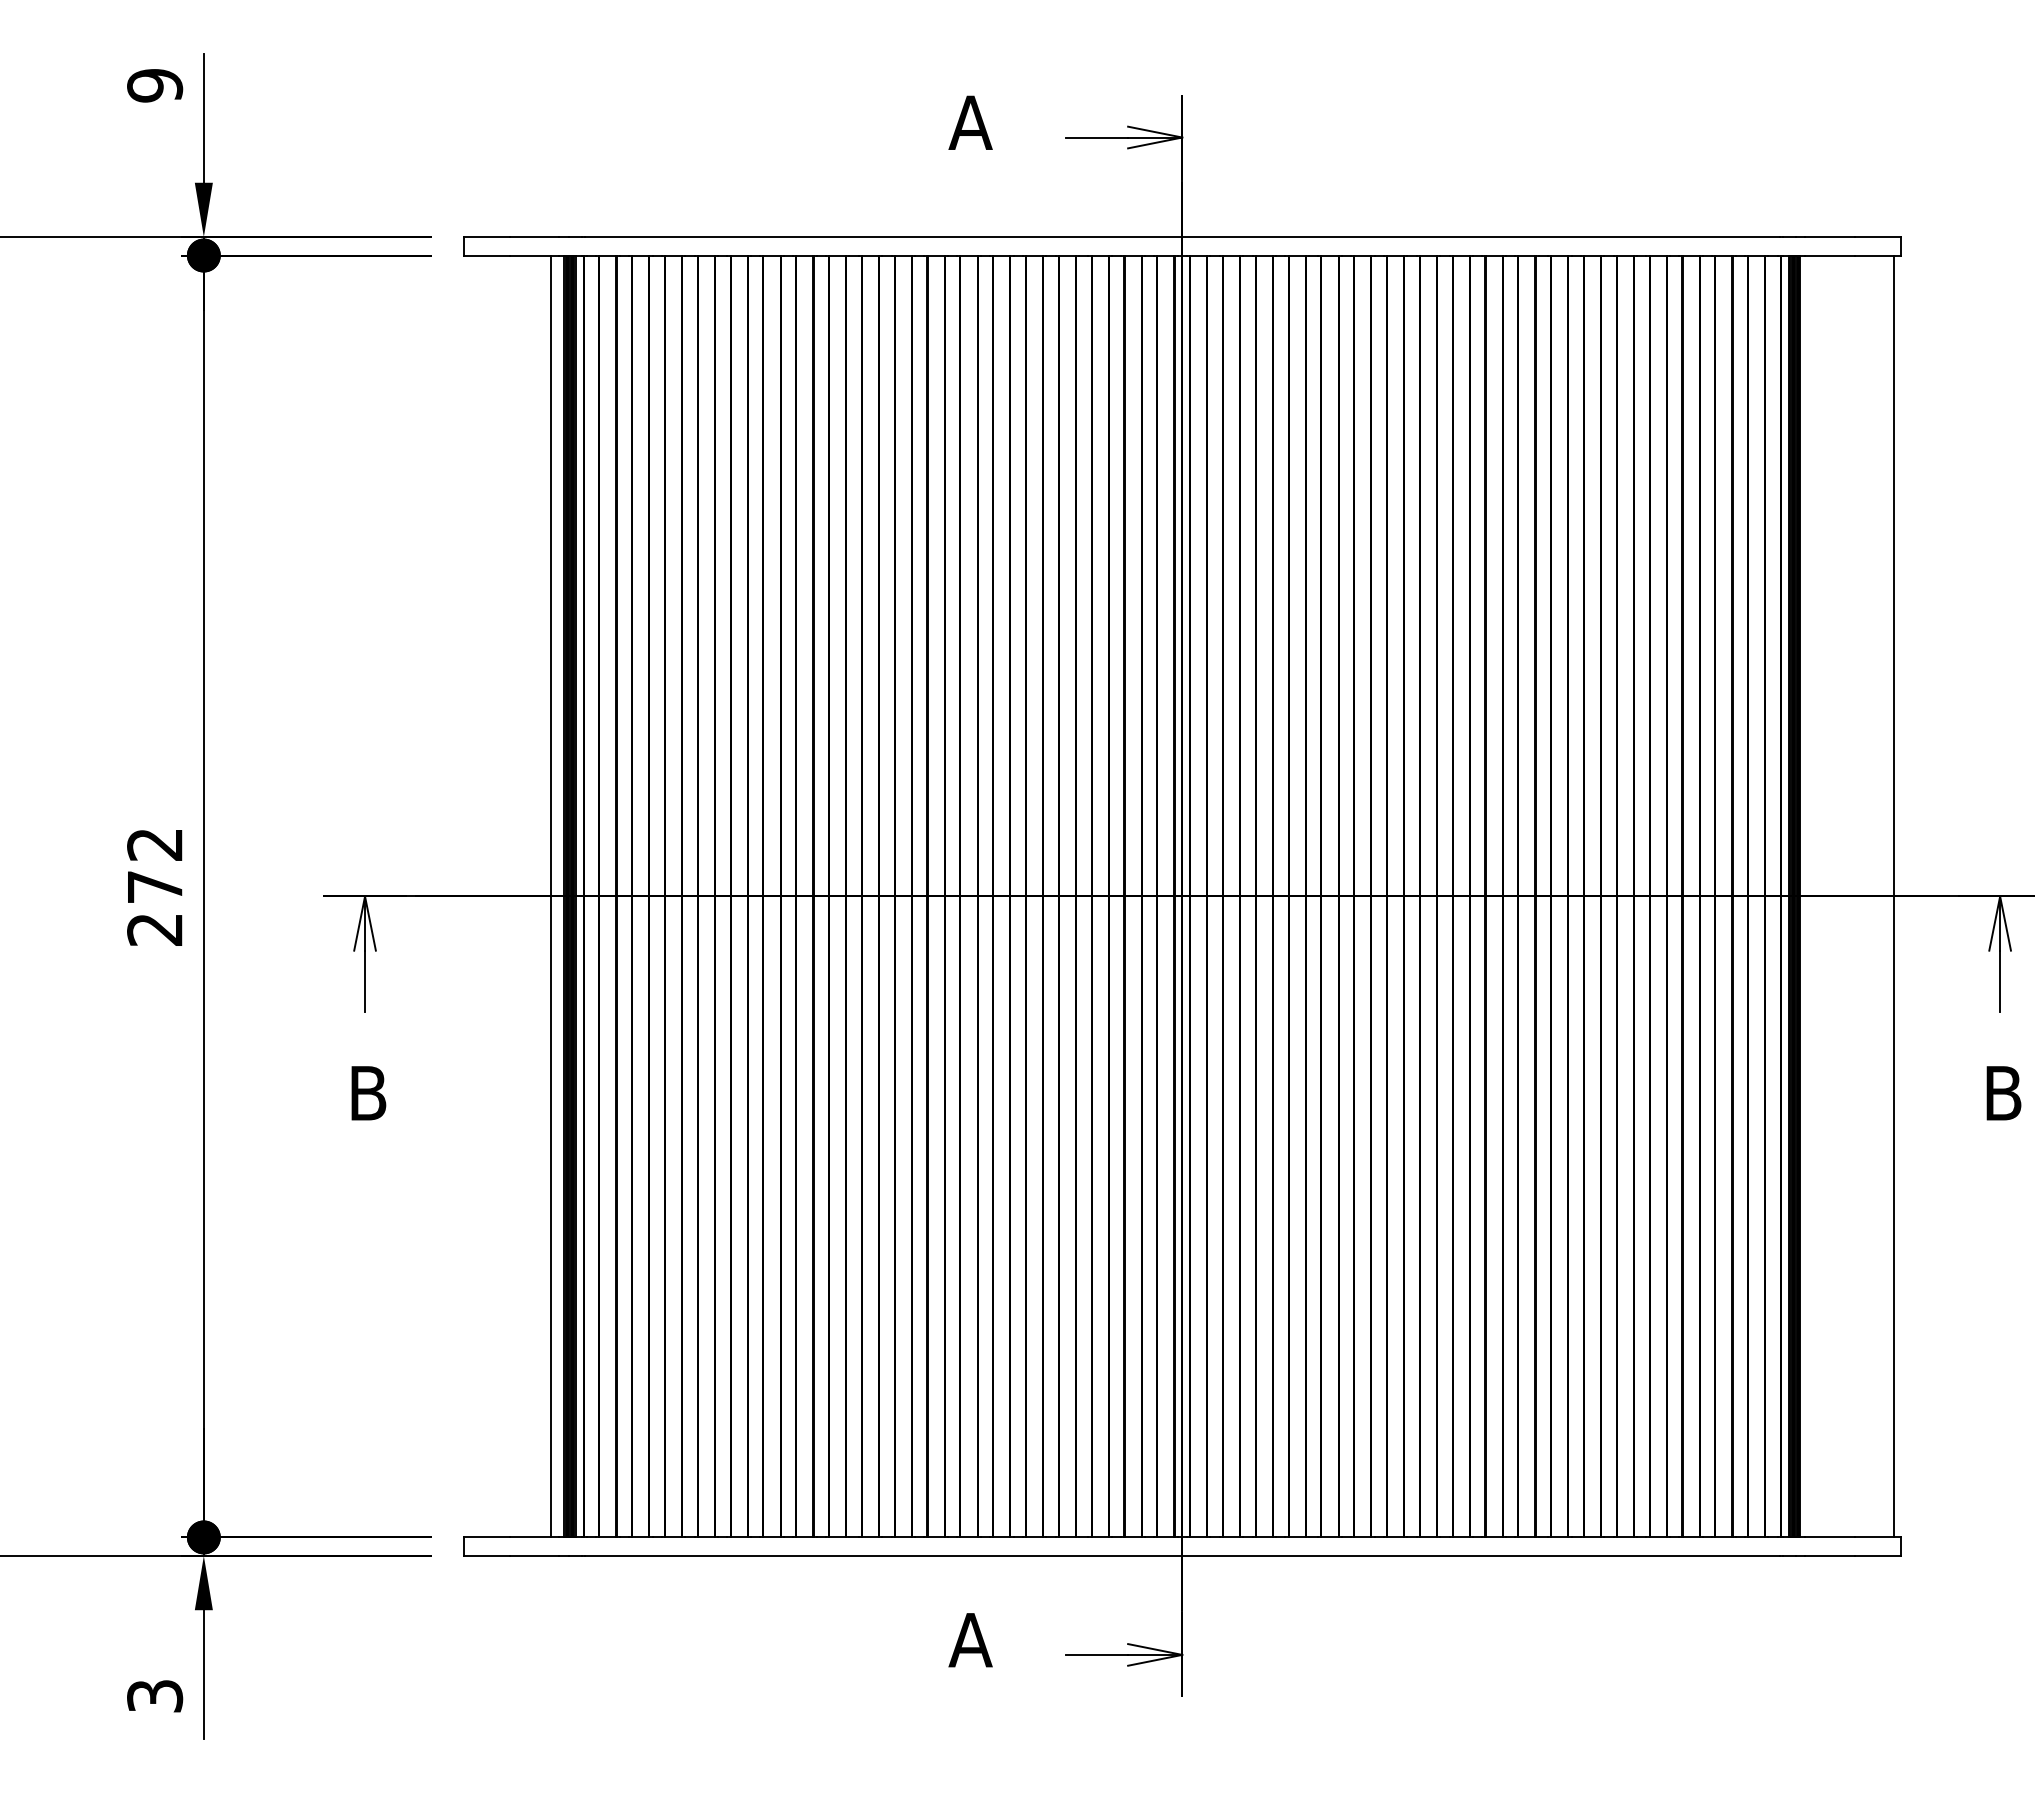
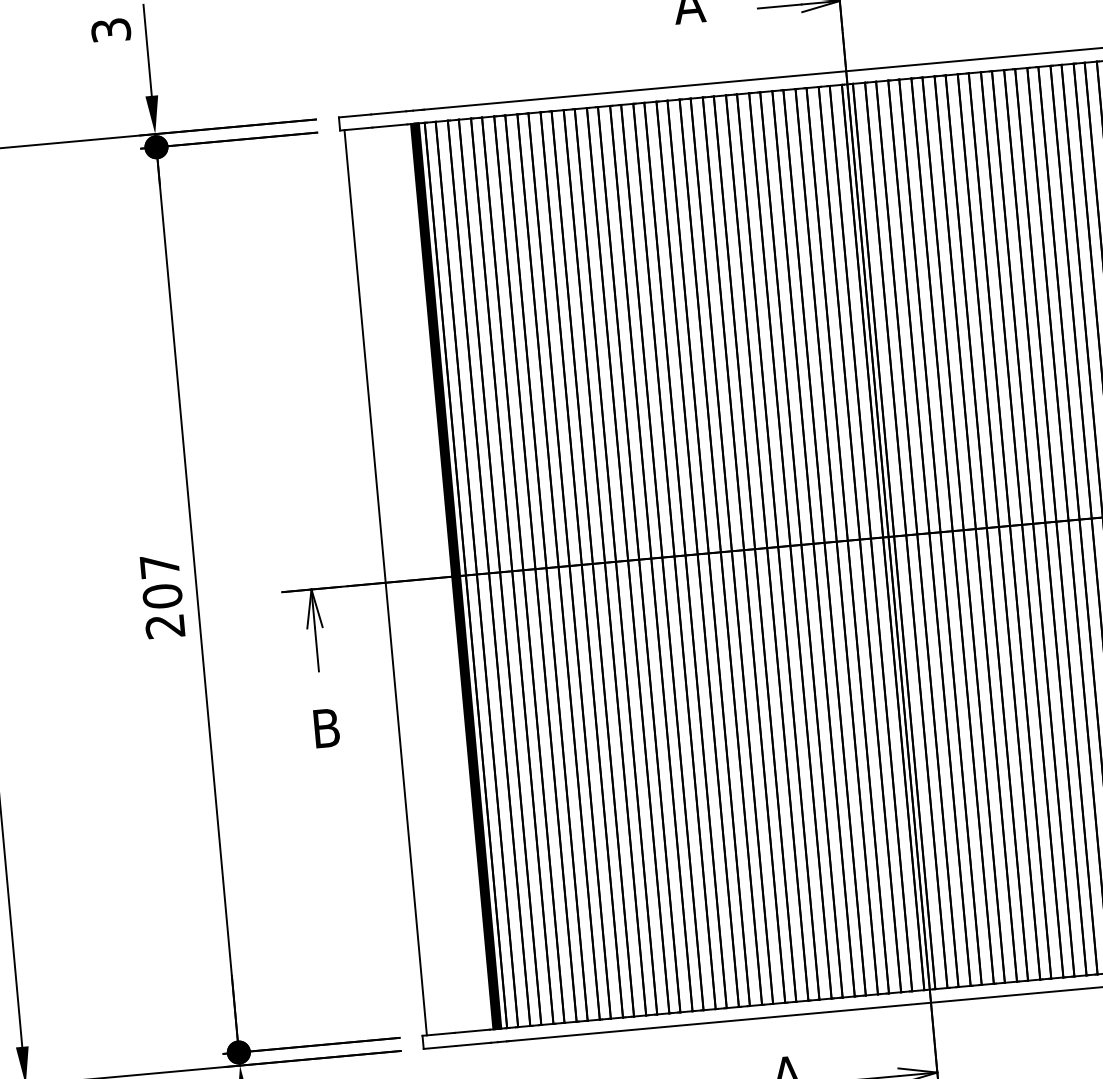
text: (155, 85) -> (111, 30), 9 -> 3
text: (155, 866) -> (161, 581), 272 -> 207
line: (551, 896) -> (385, 582), moved

